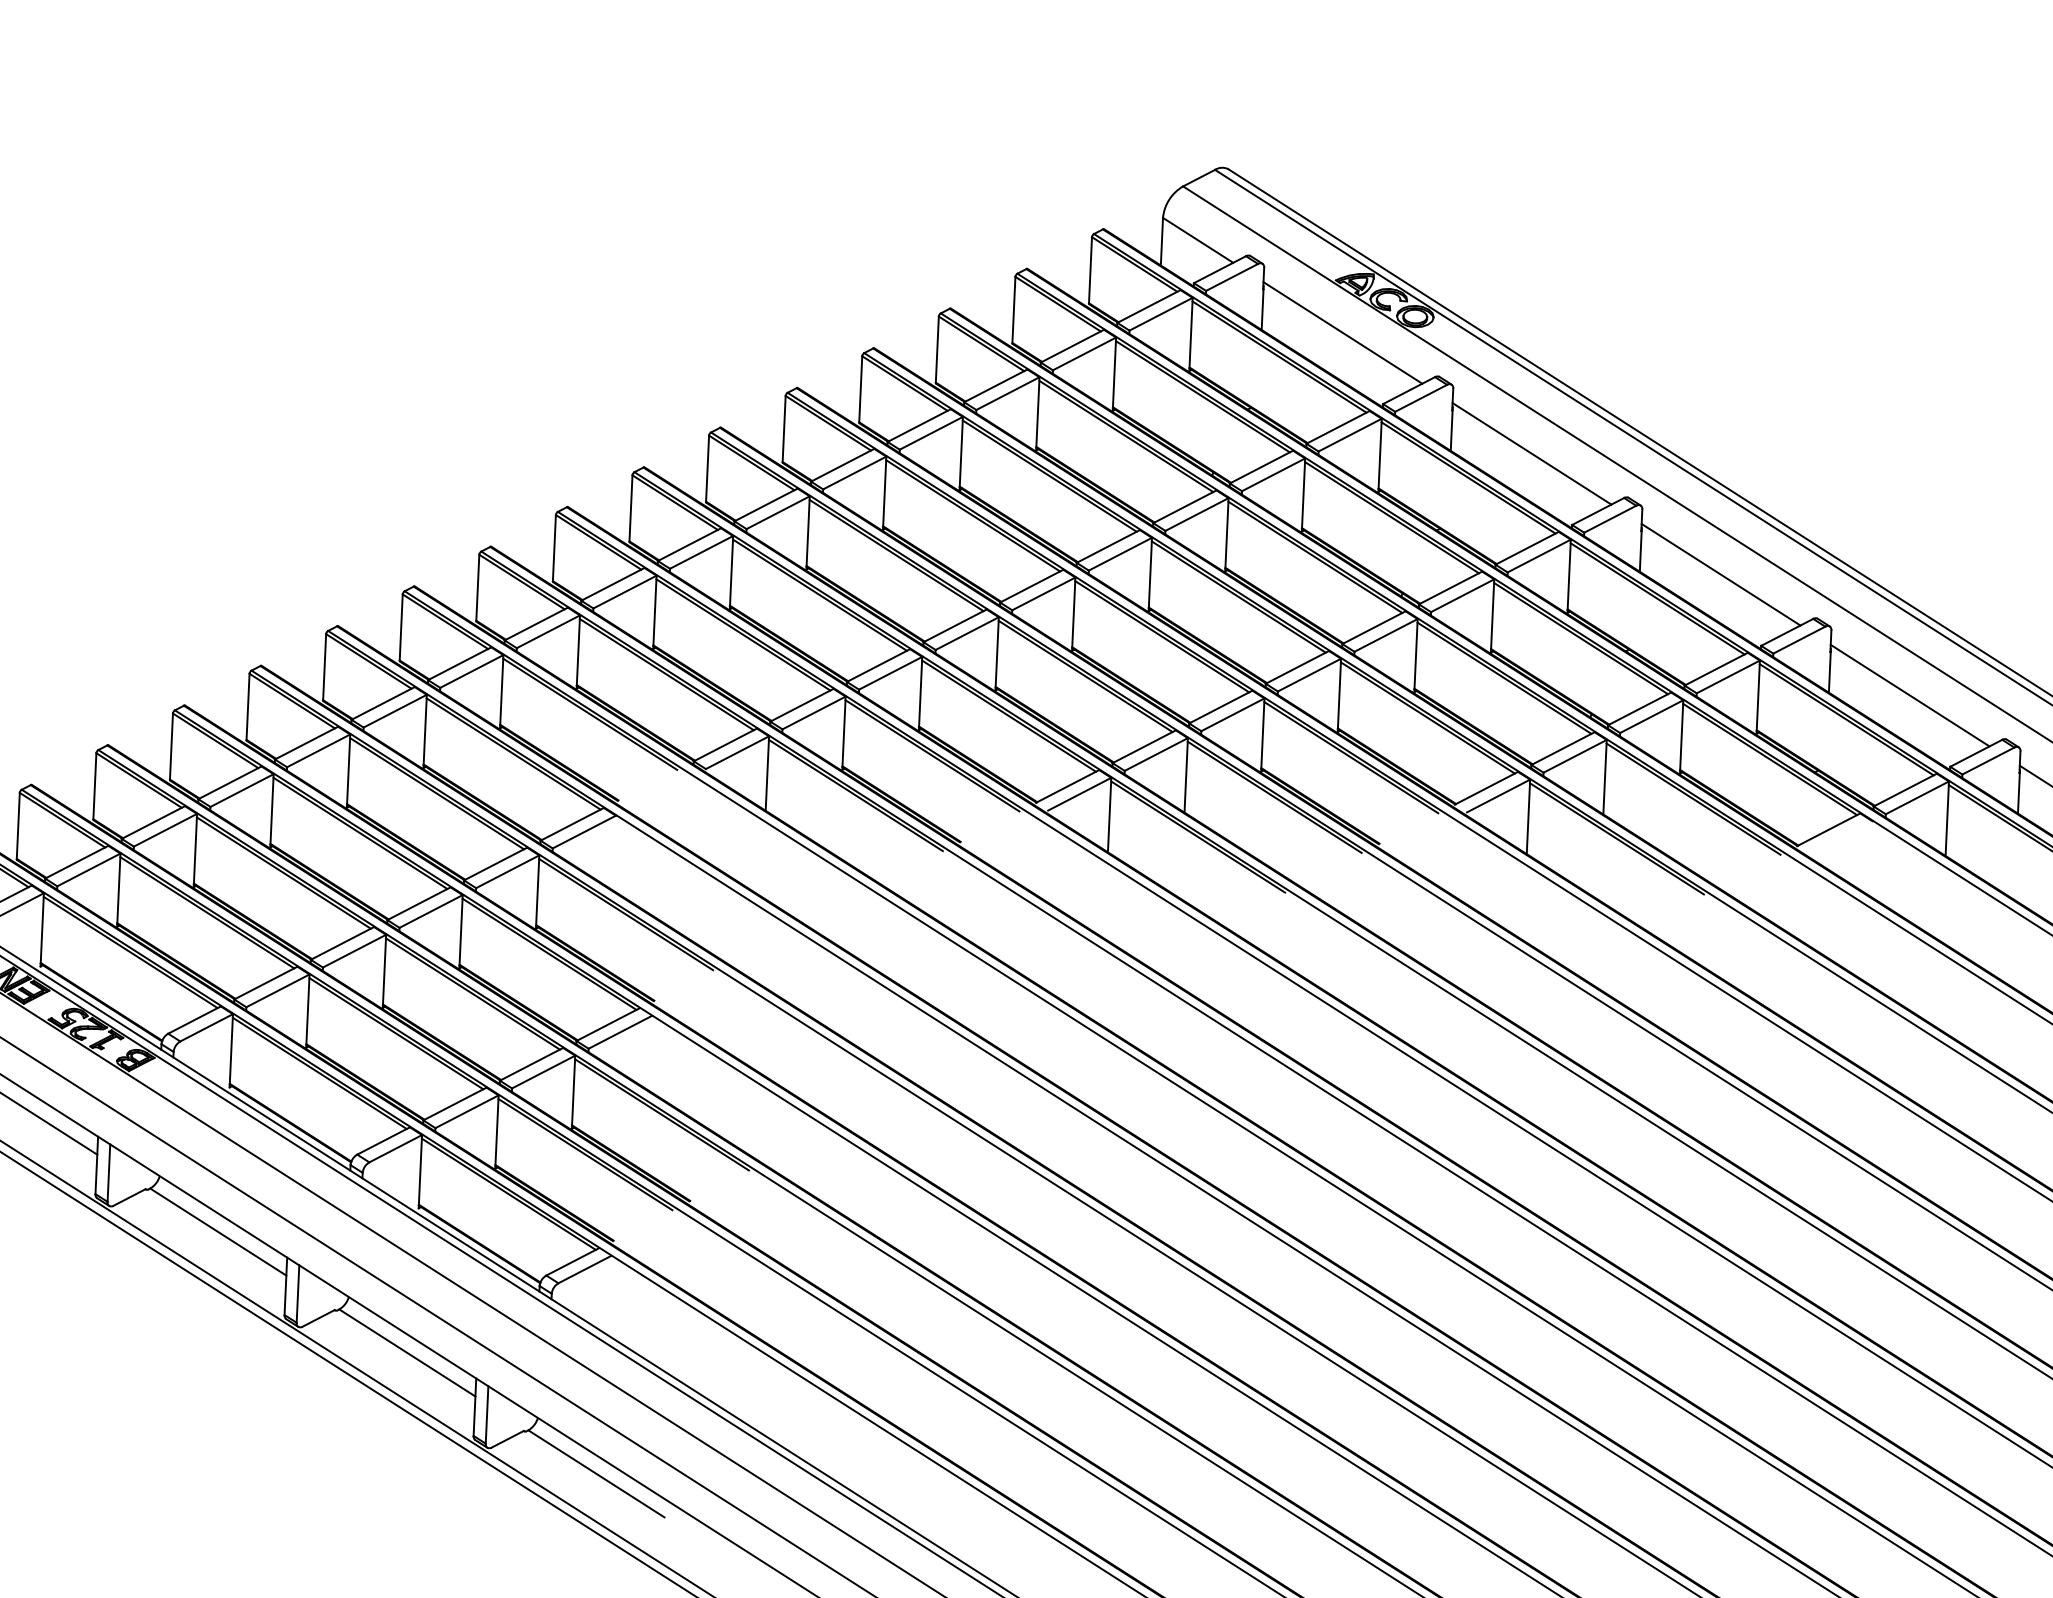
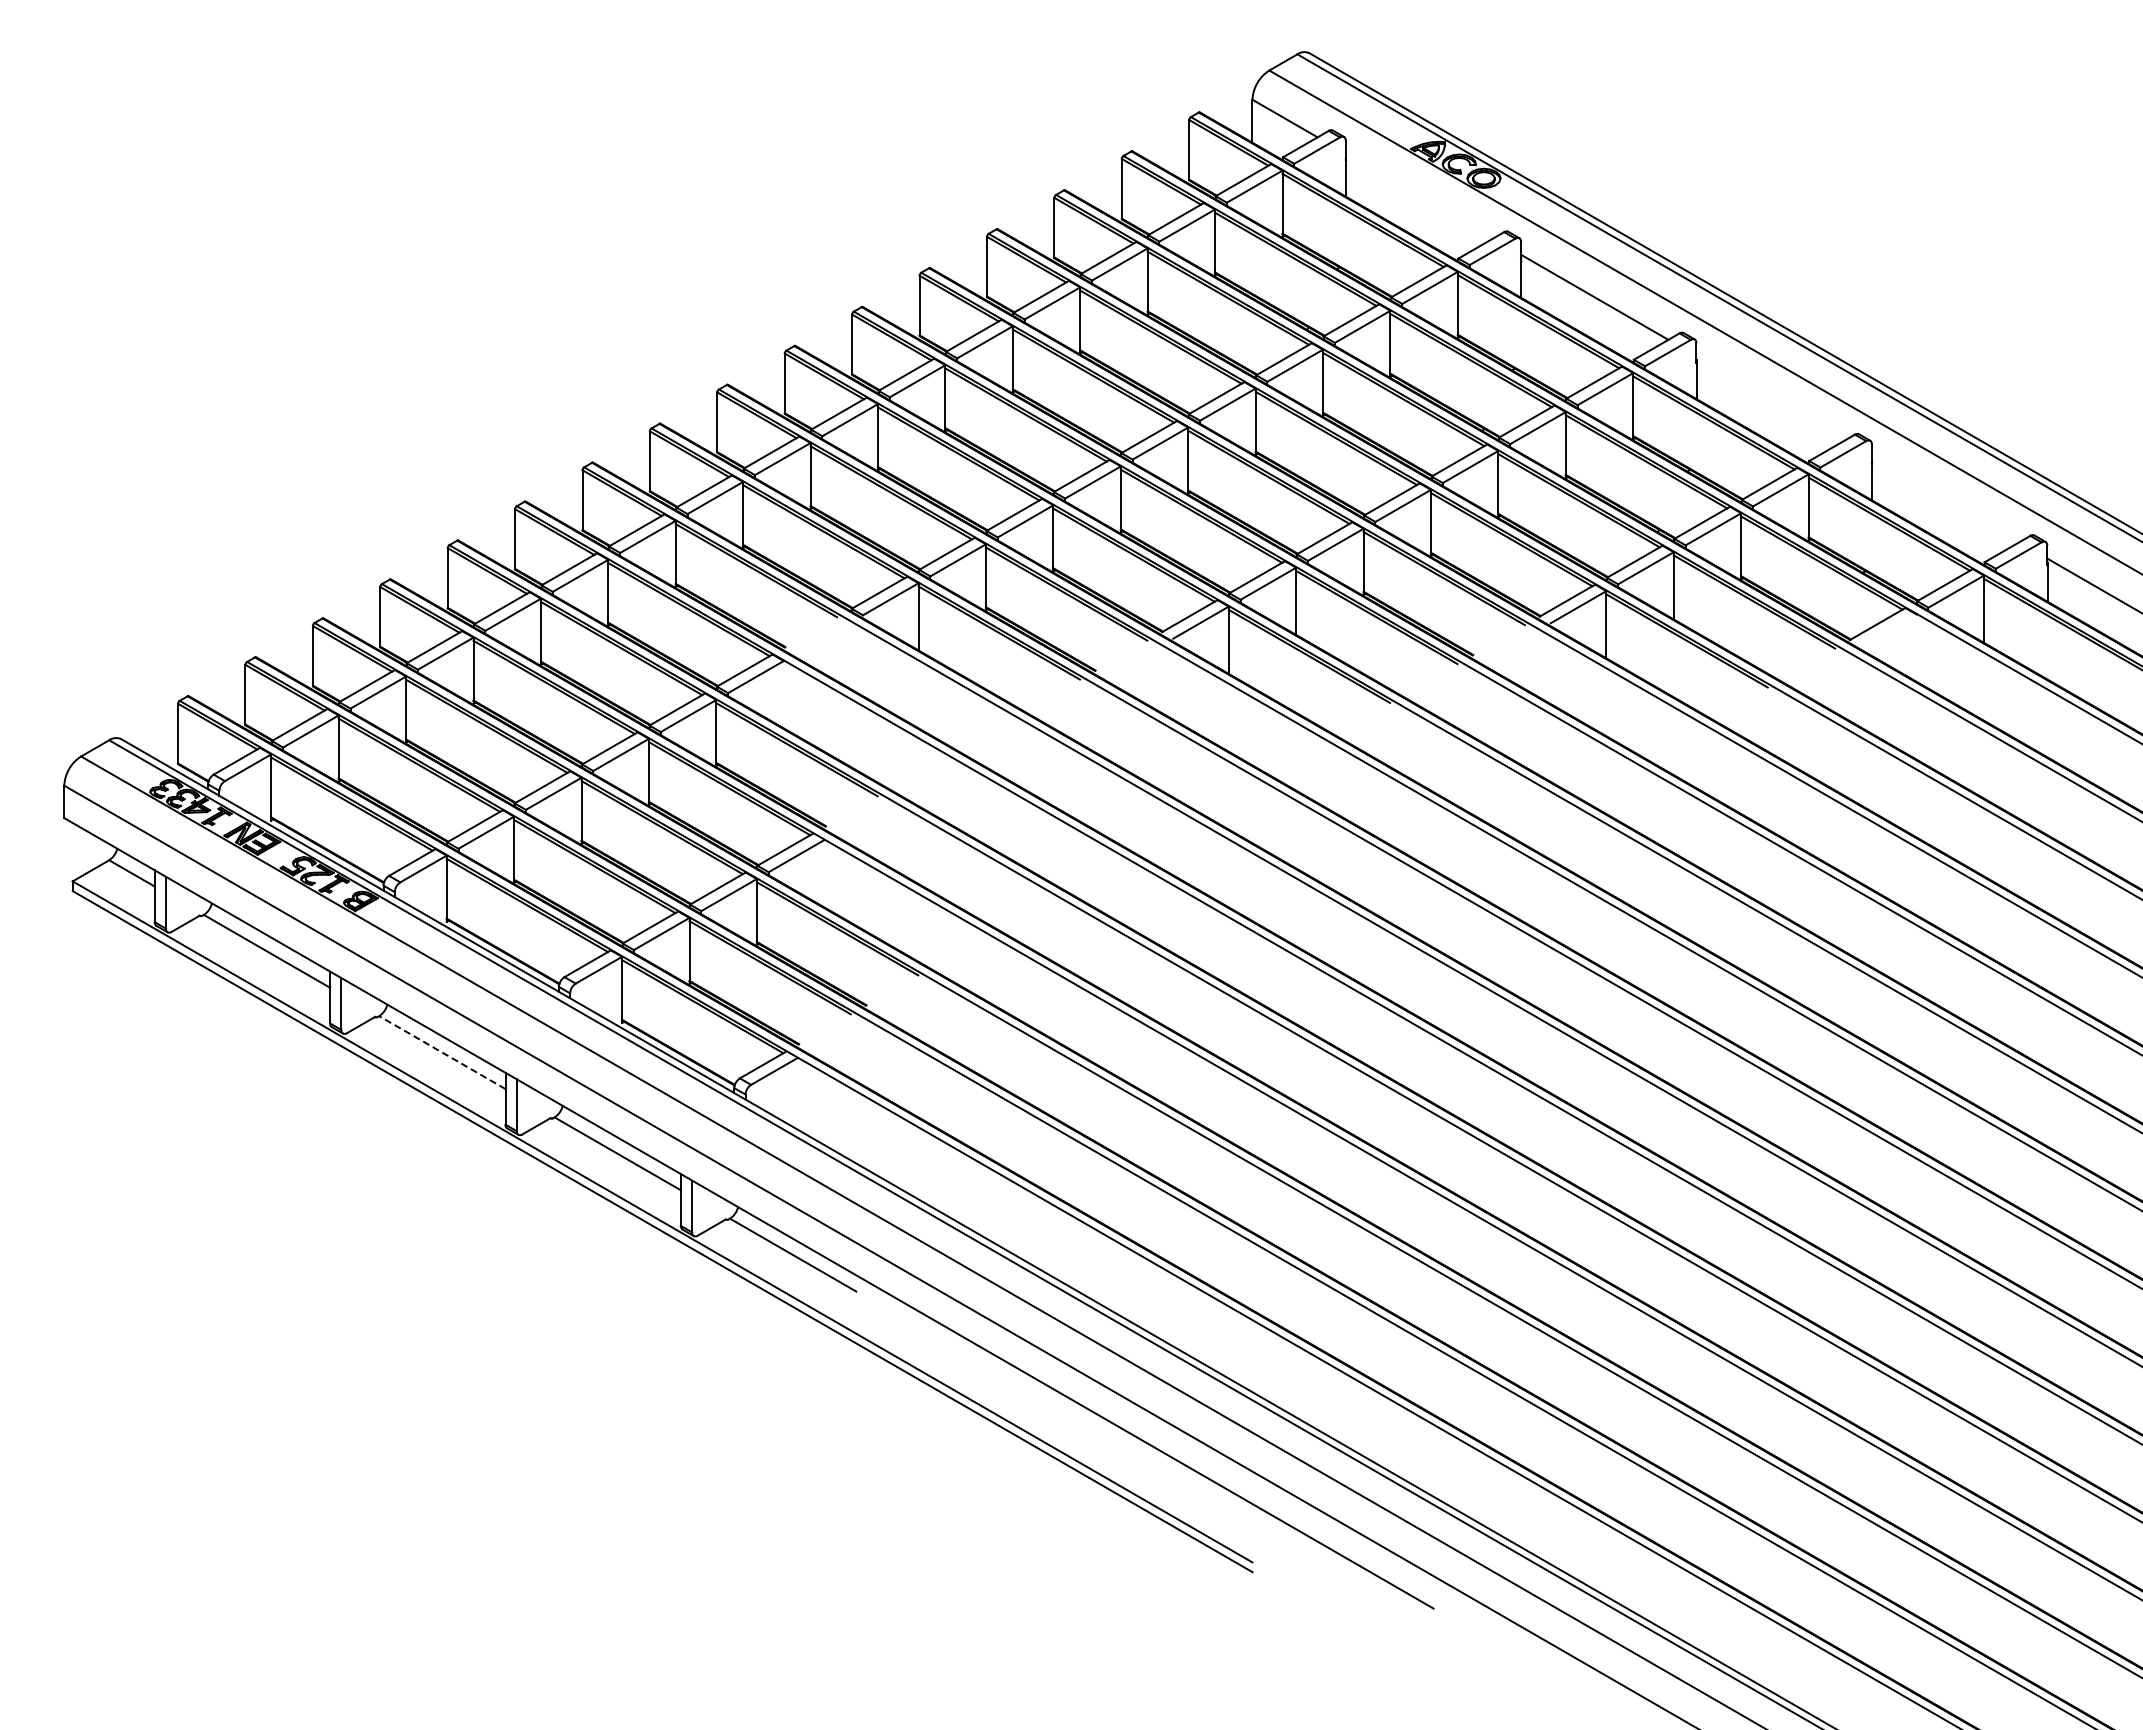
line: (1343, 332) -> (1419, 195), removed
line: (1720, 574) -> (1769, 398), removed
line: (1910, 695) -> (1945, 499), removed
line: (218, 1231) -> (442, 1052), solid -> dashed

